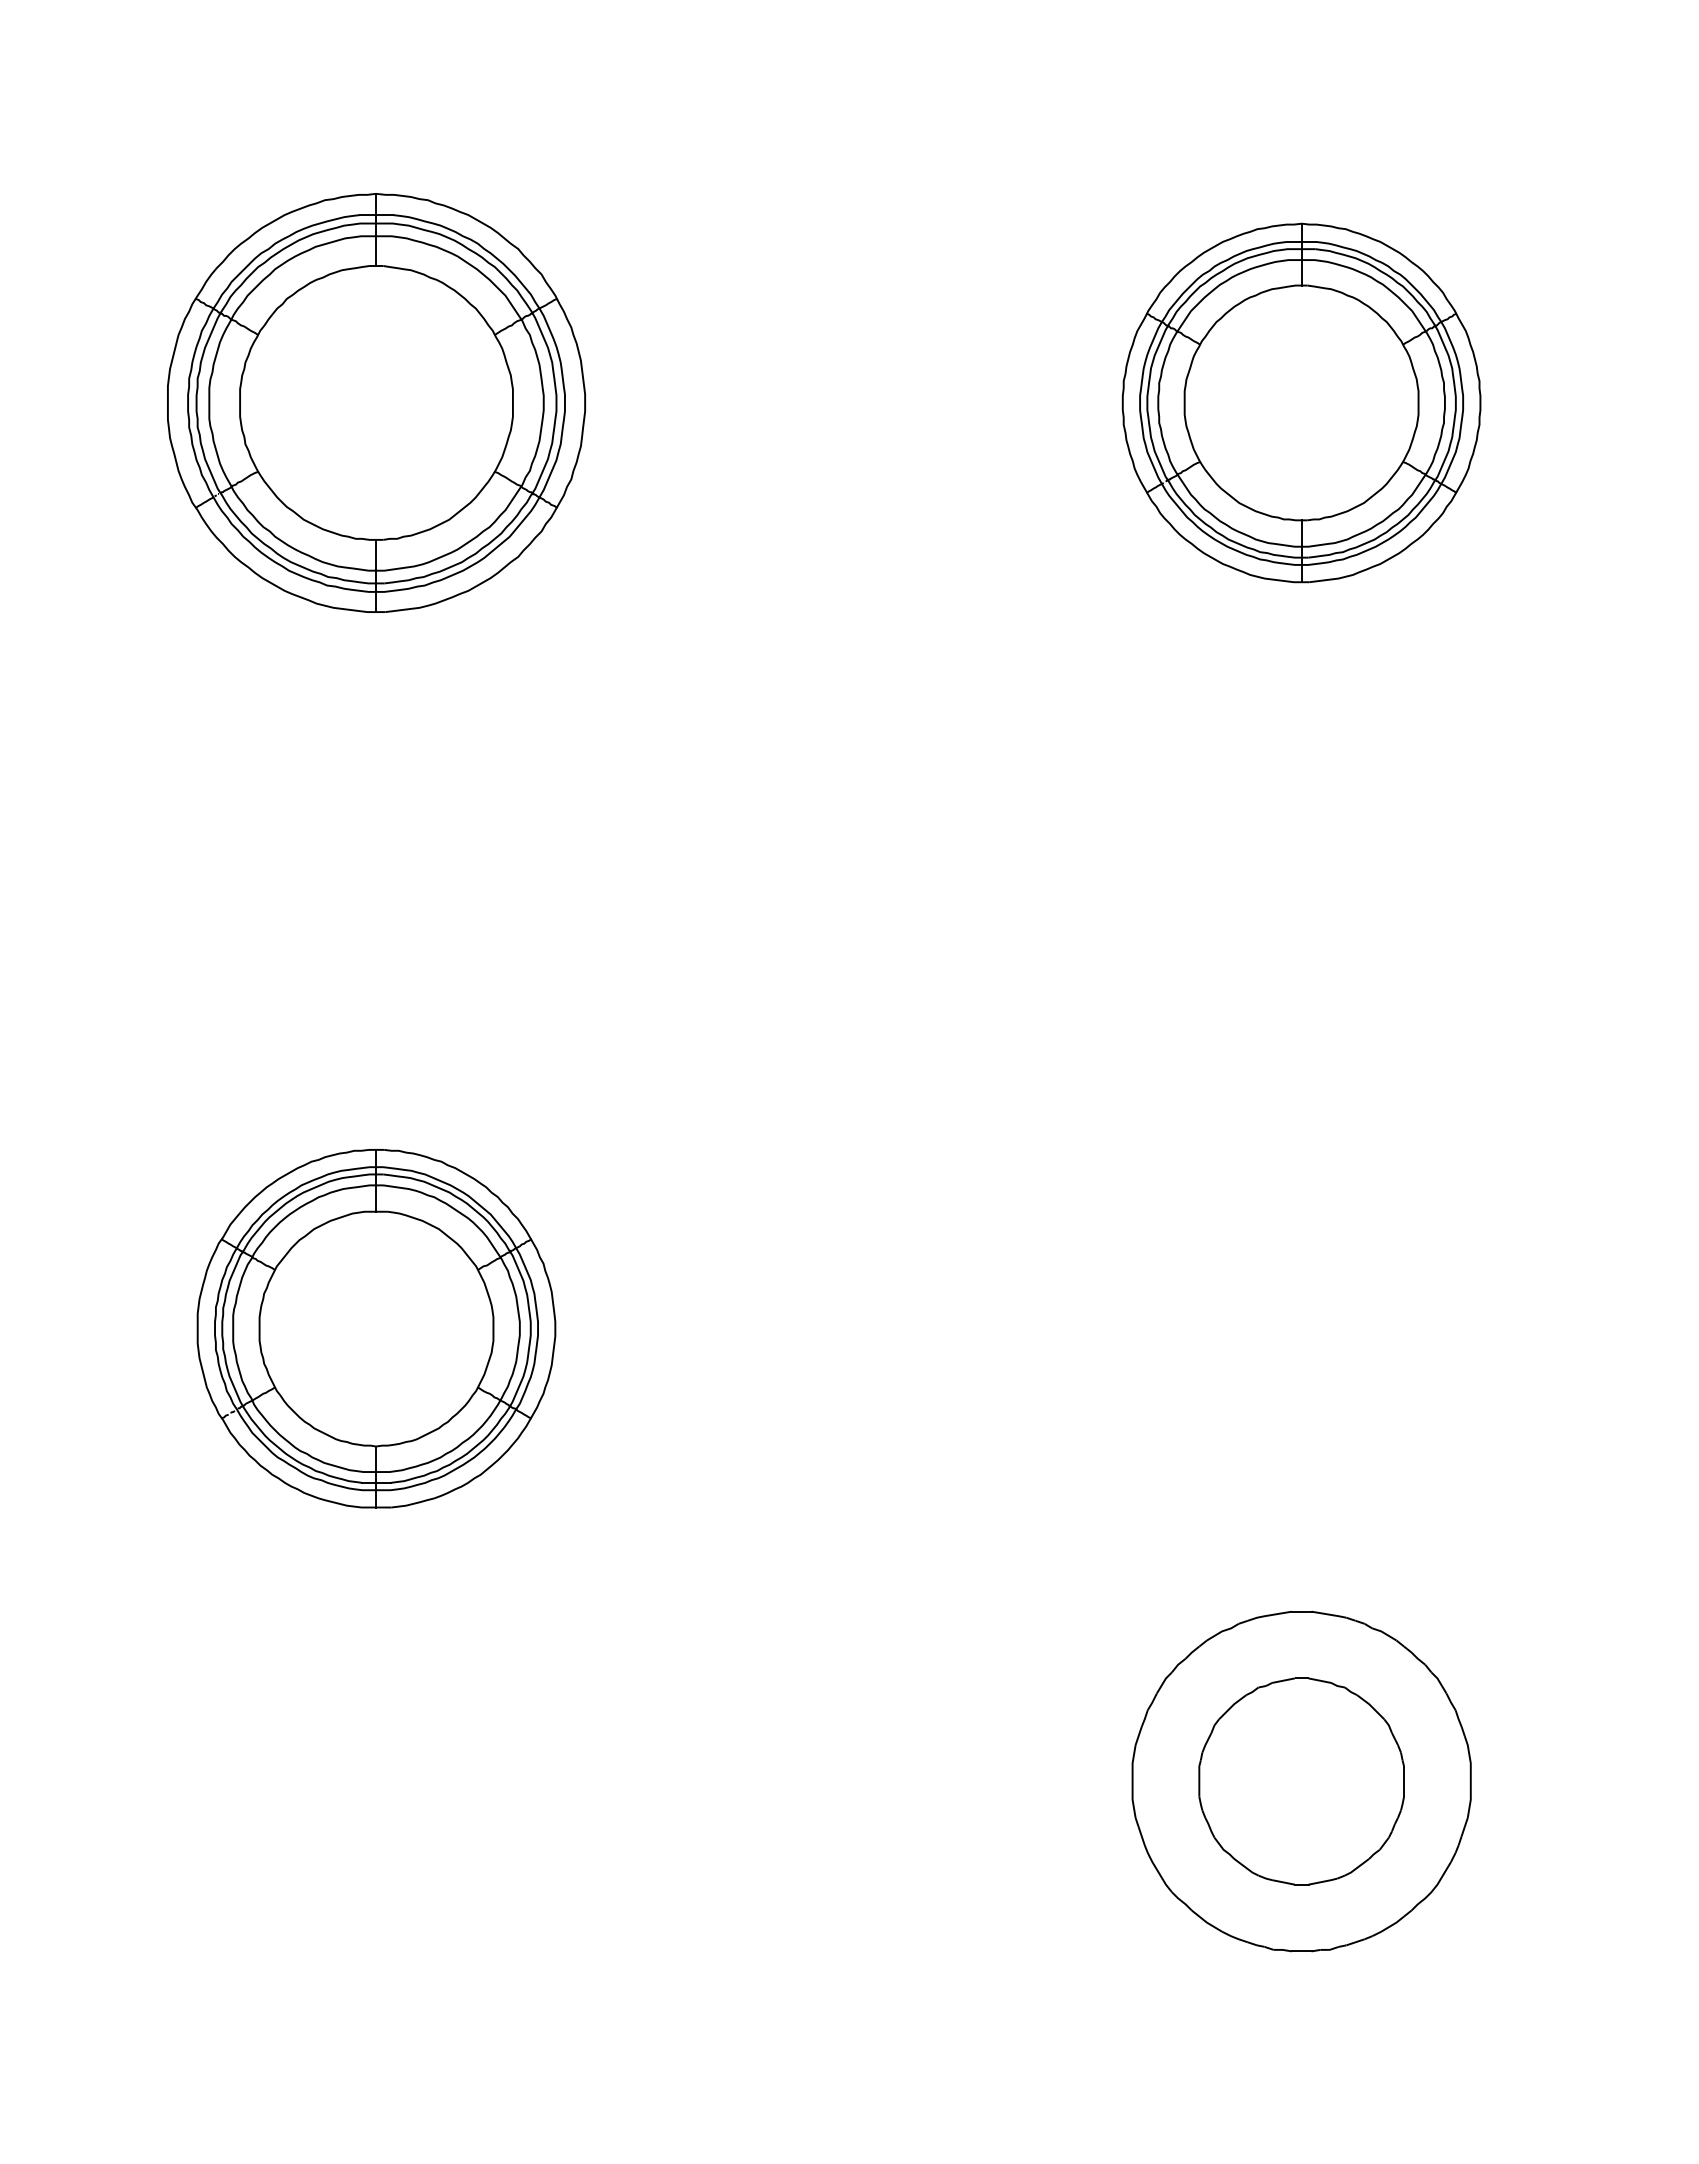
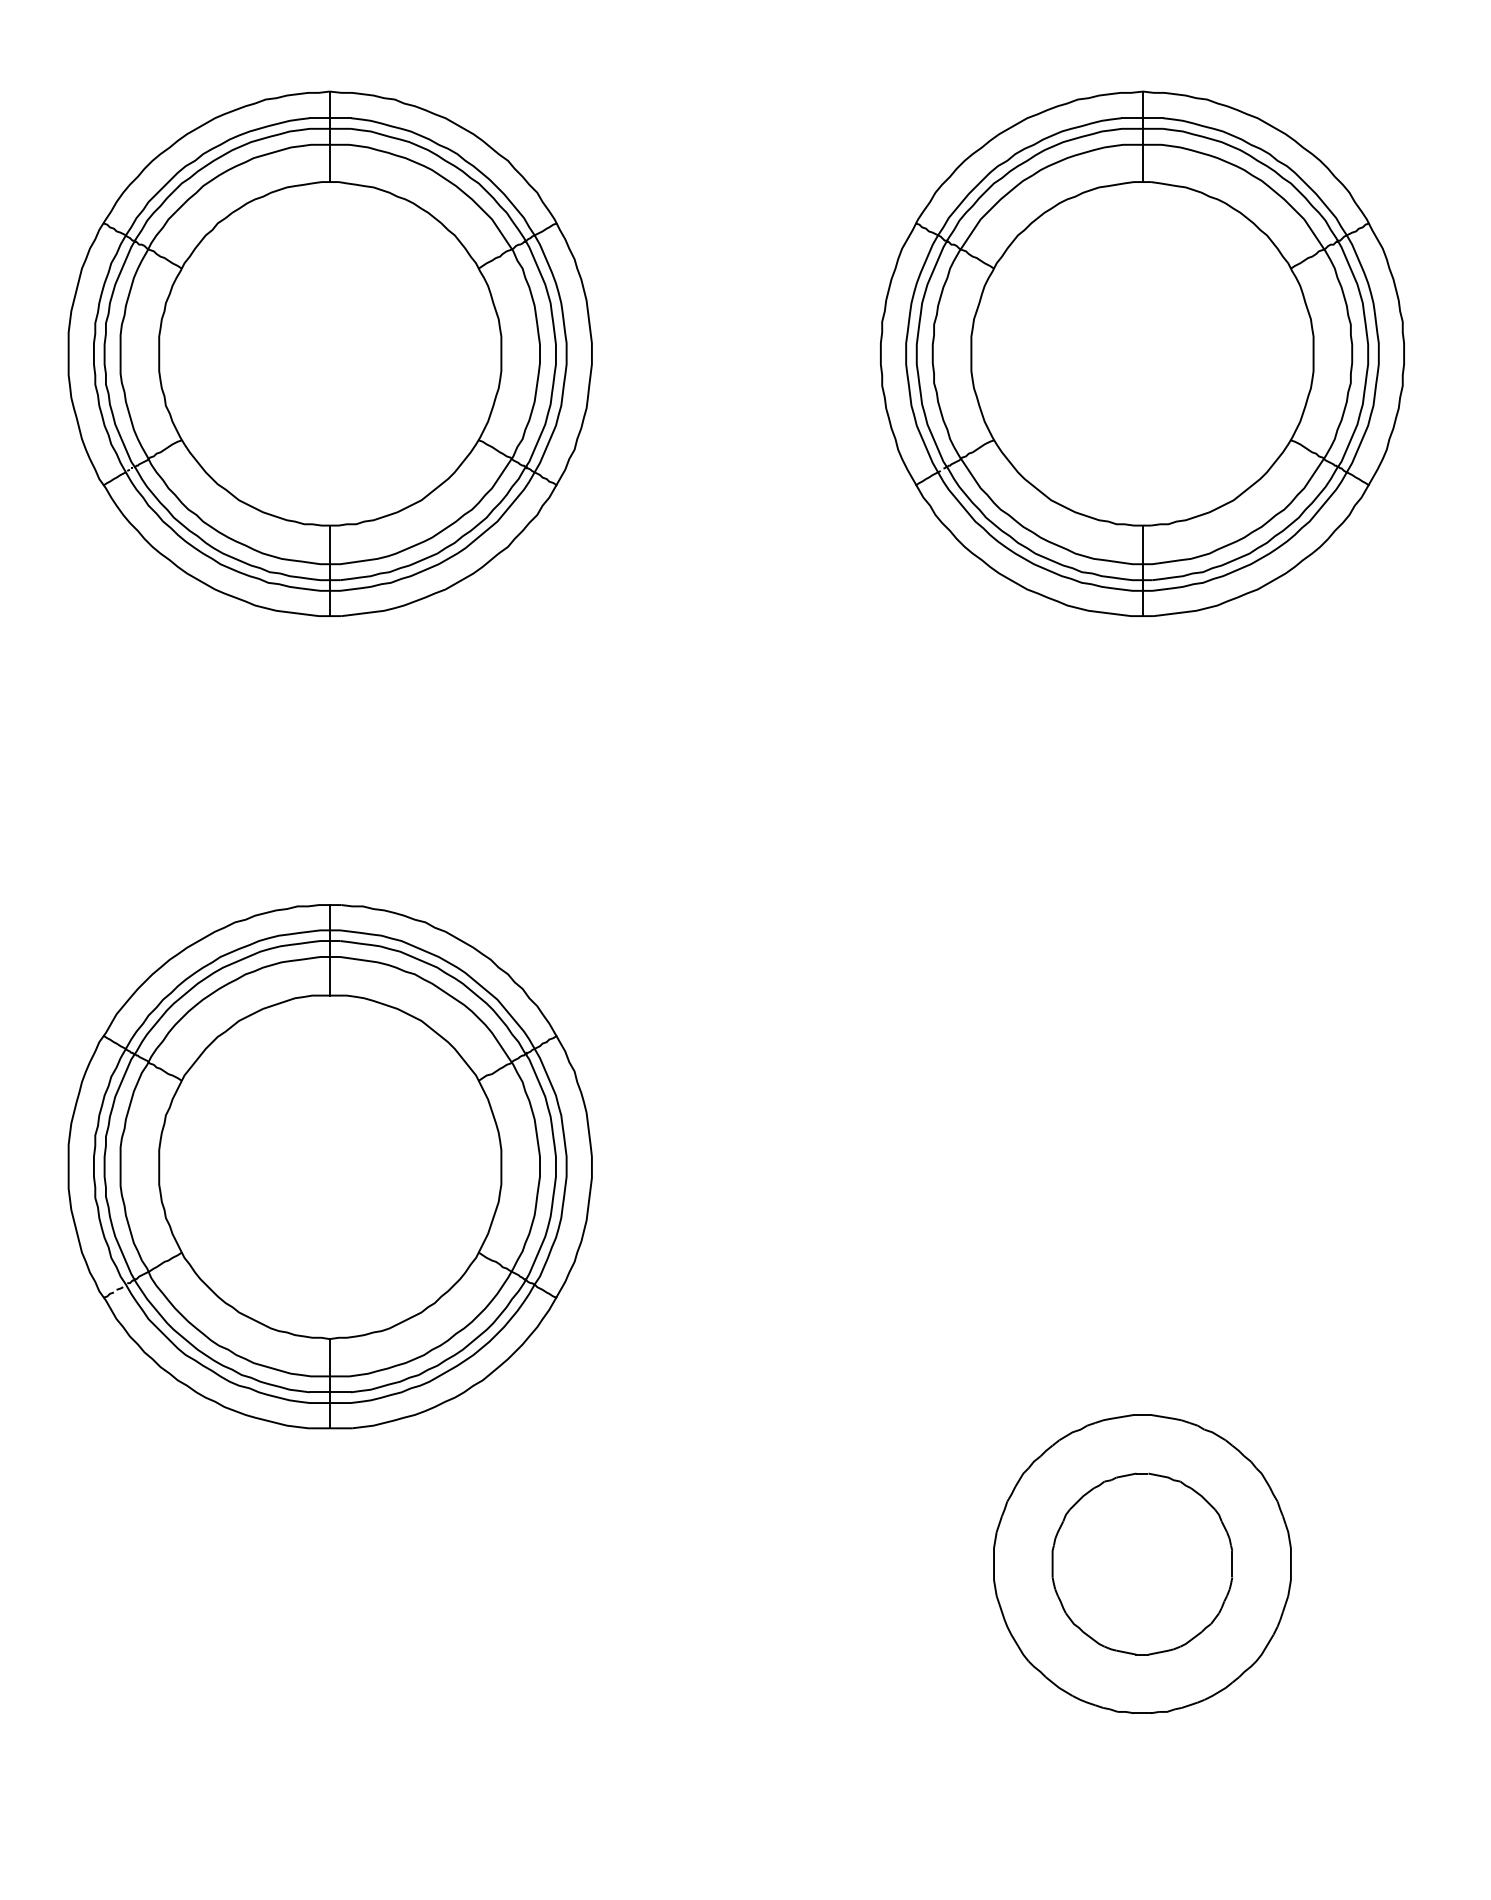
part: (376, 402) -> (330, 353), size x1.43
part: (1301, 402) -> (1142, 353), size x1.67
part: (376, 1328) -> (330, 1166), size x1.67

